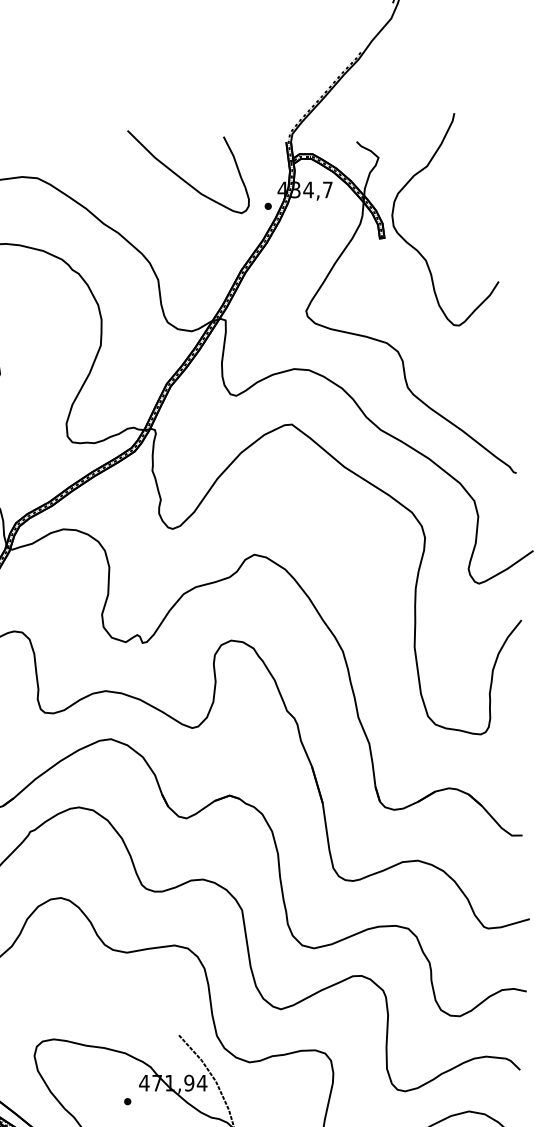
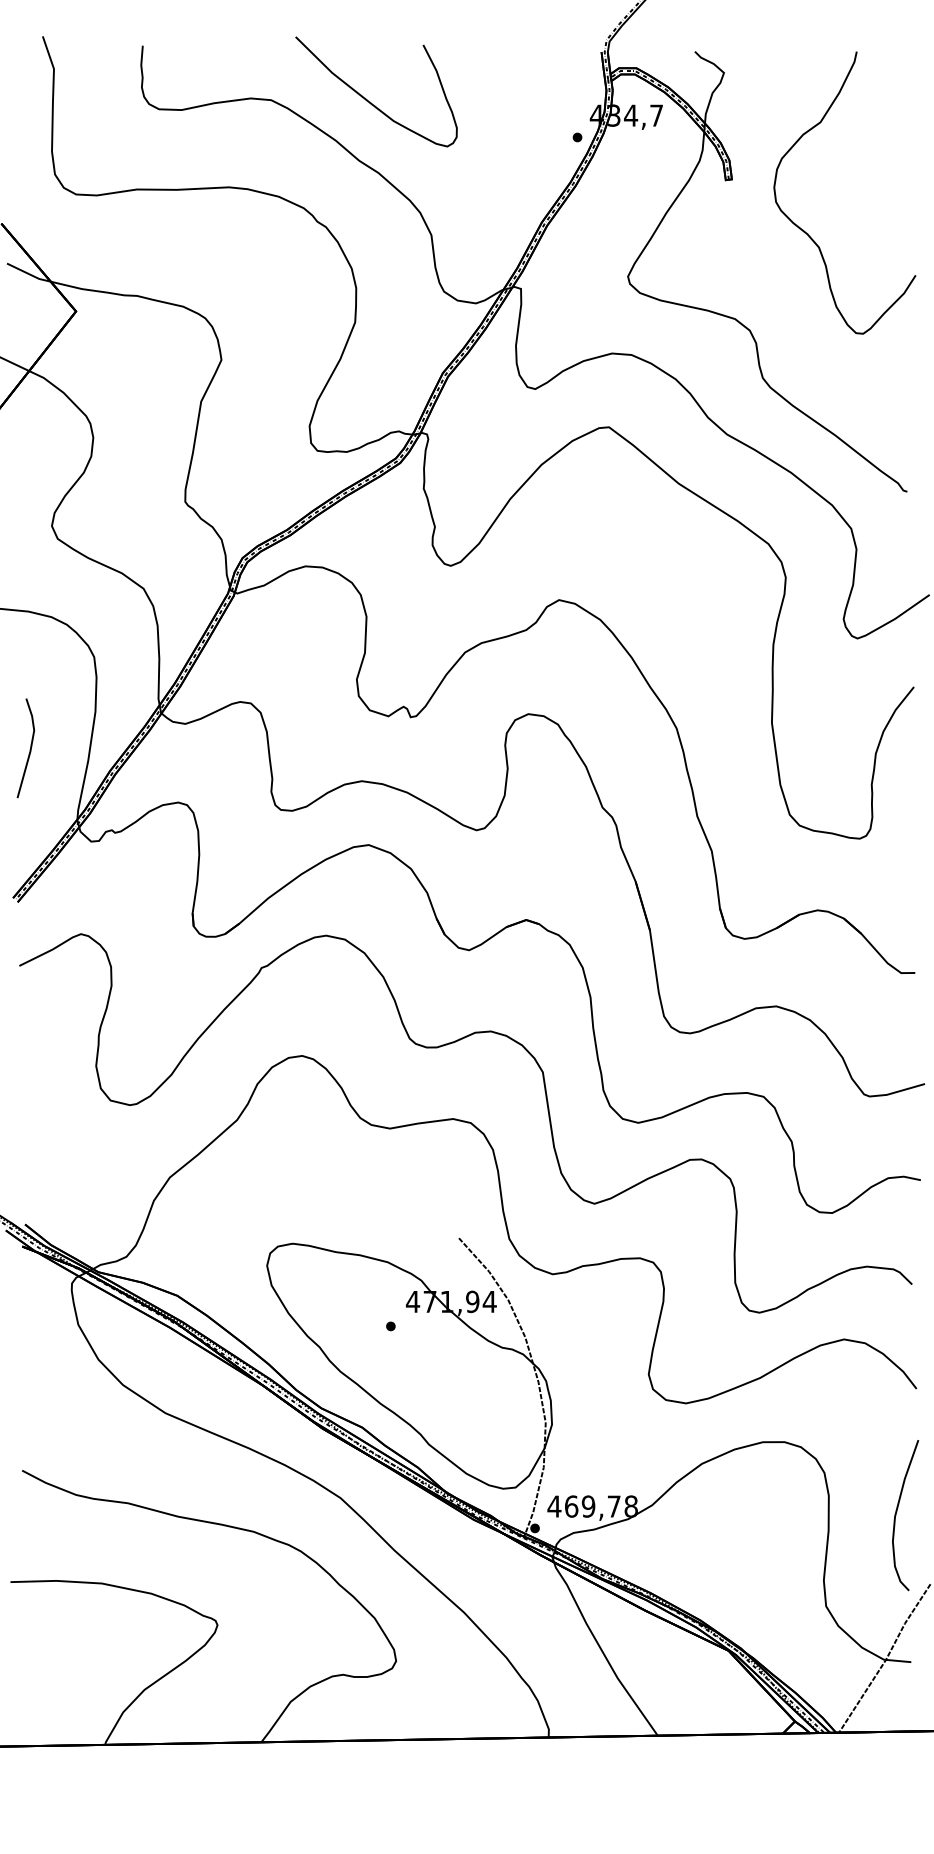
curve: (183, 179) -> (370, 101), moved
curve: (418, 250) -> (808, 233), moved

